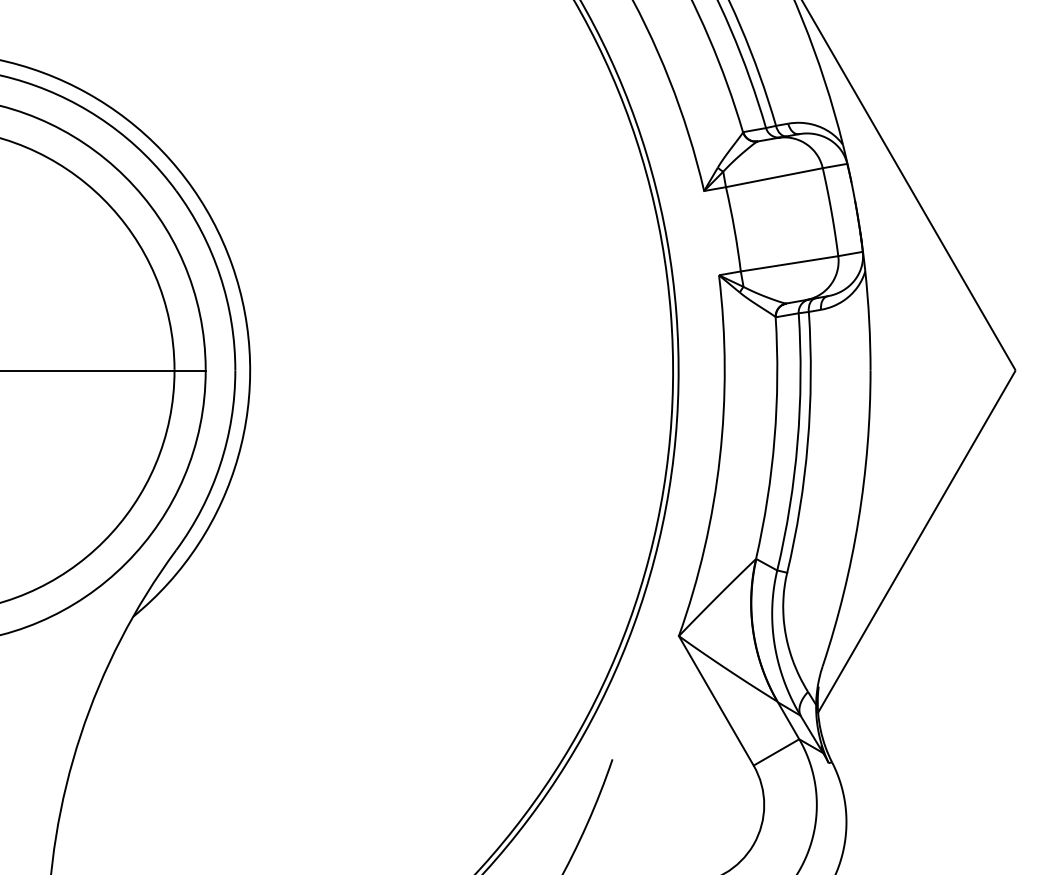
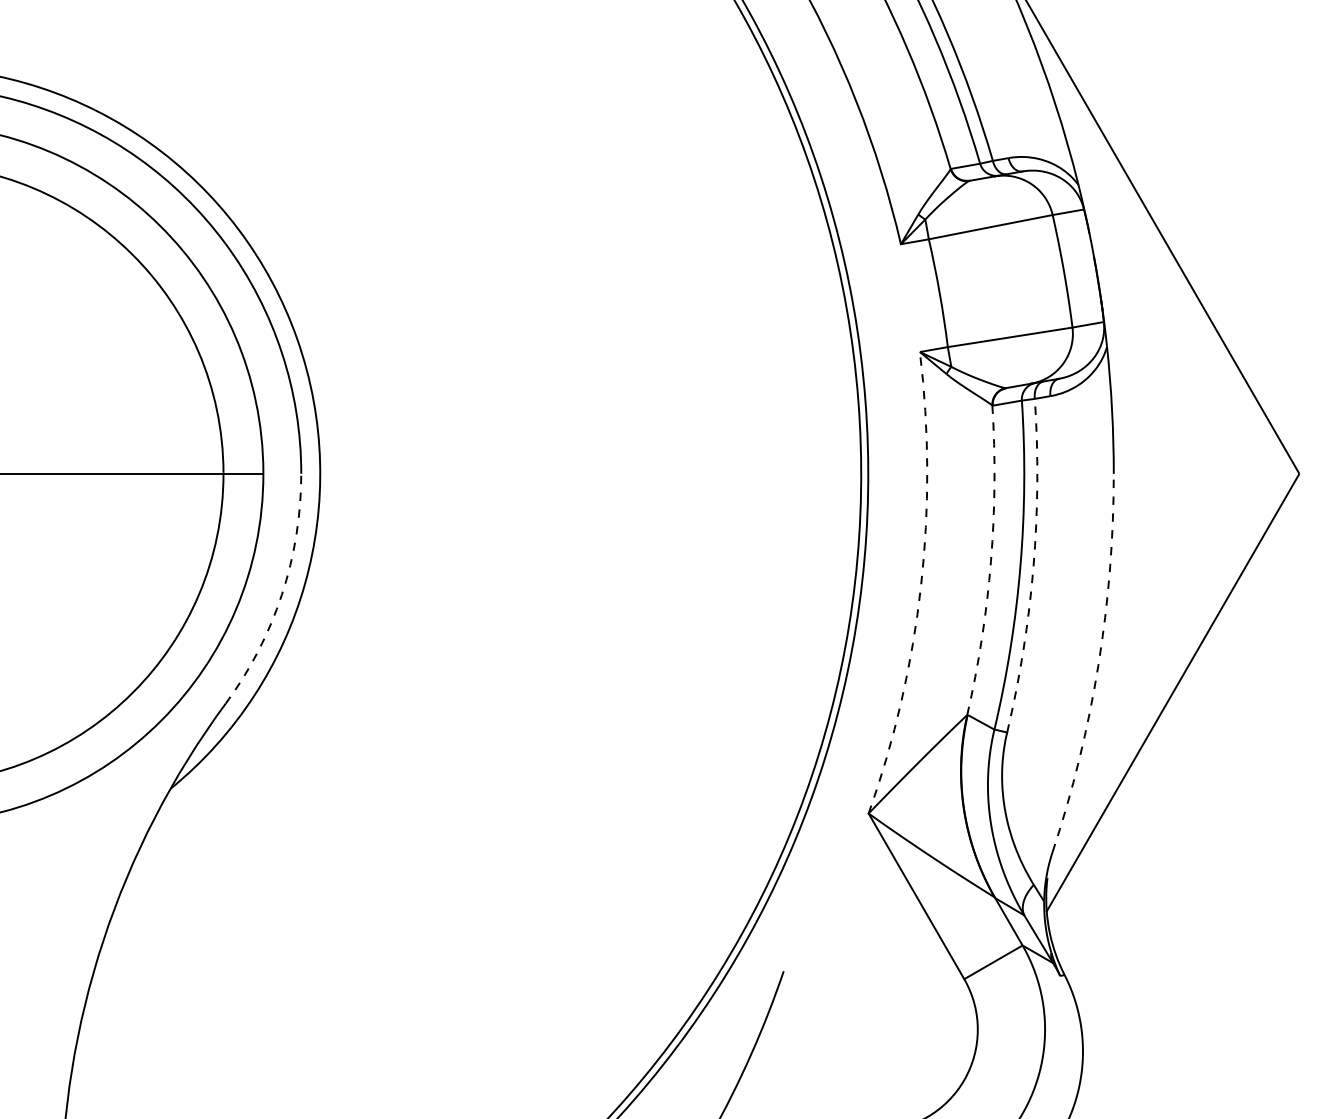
arc: (774, 439) -> (991, 561), solid -> dashed
arc: (807, 442) -> (1033, 566), solid -> dashed
arc: (720, 457) -> (921, 585), solid -> dashed
arc: (219, 464) -> (281, 594), solid -> dashed
arc: (858, 520) -> (1098, 665), solid -> dashed

